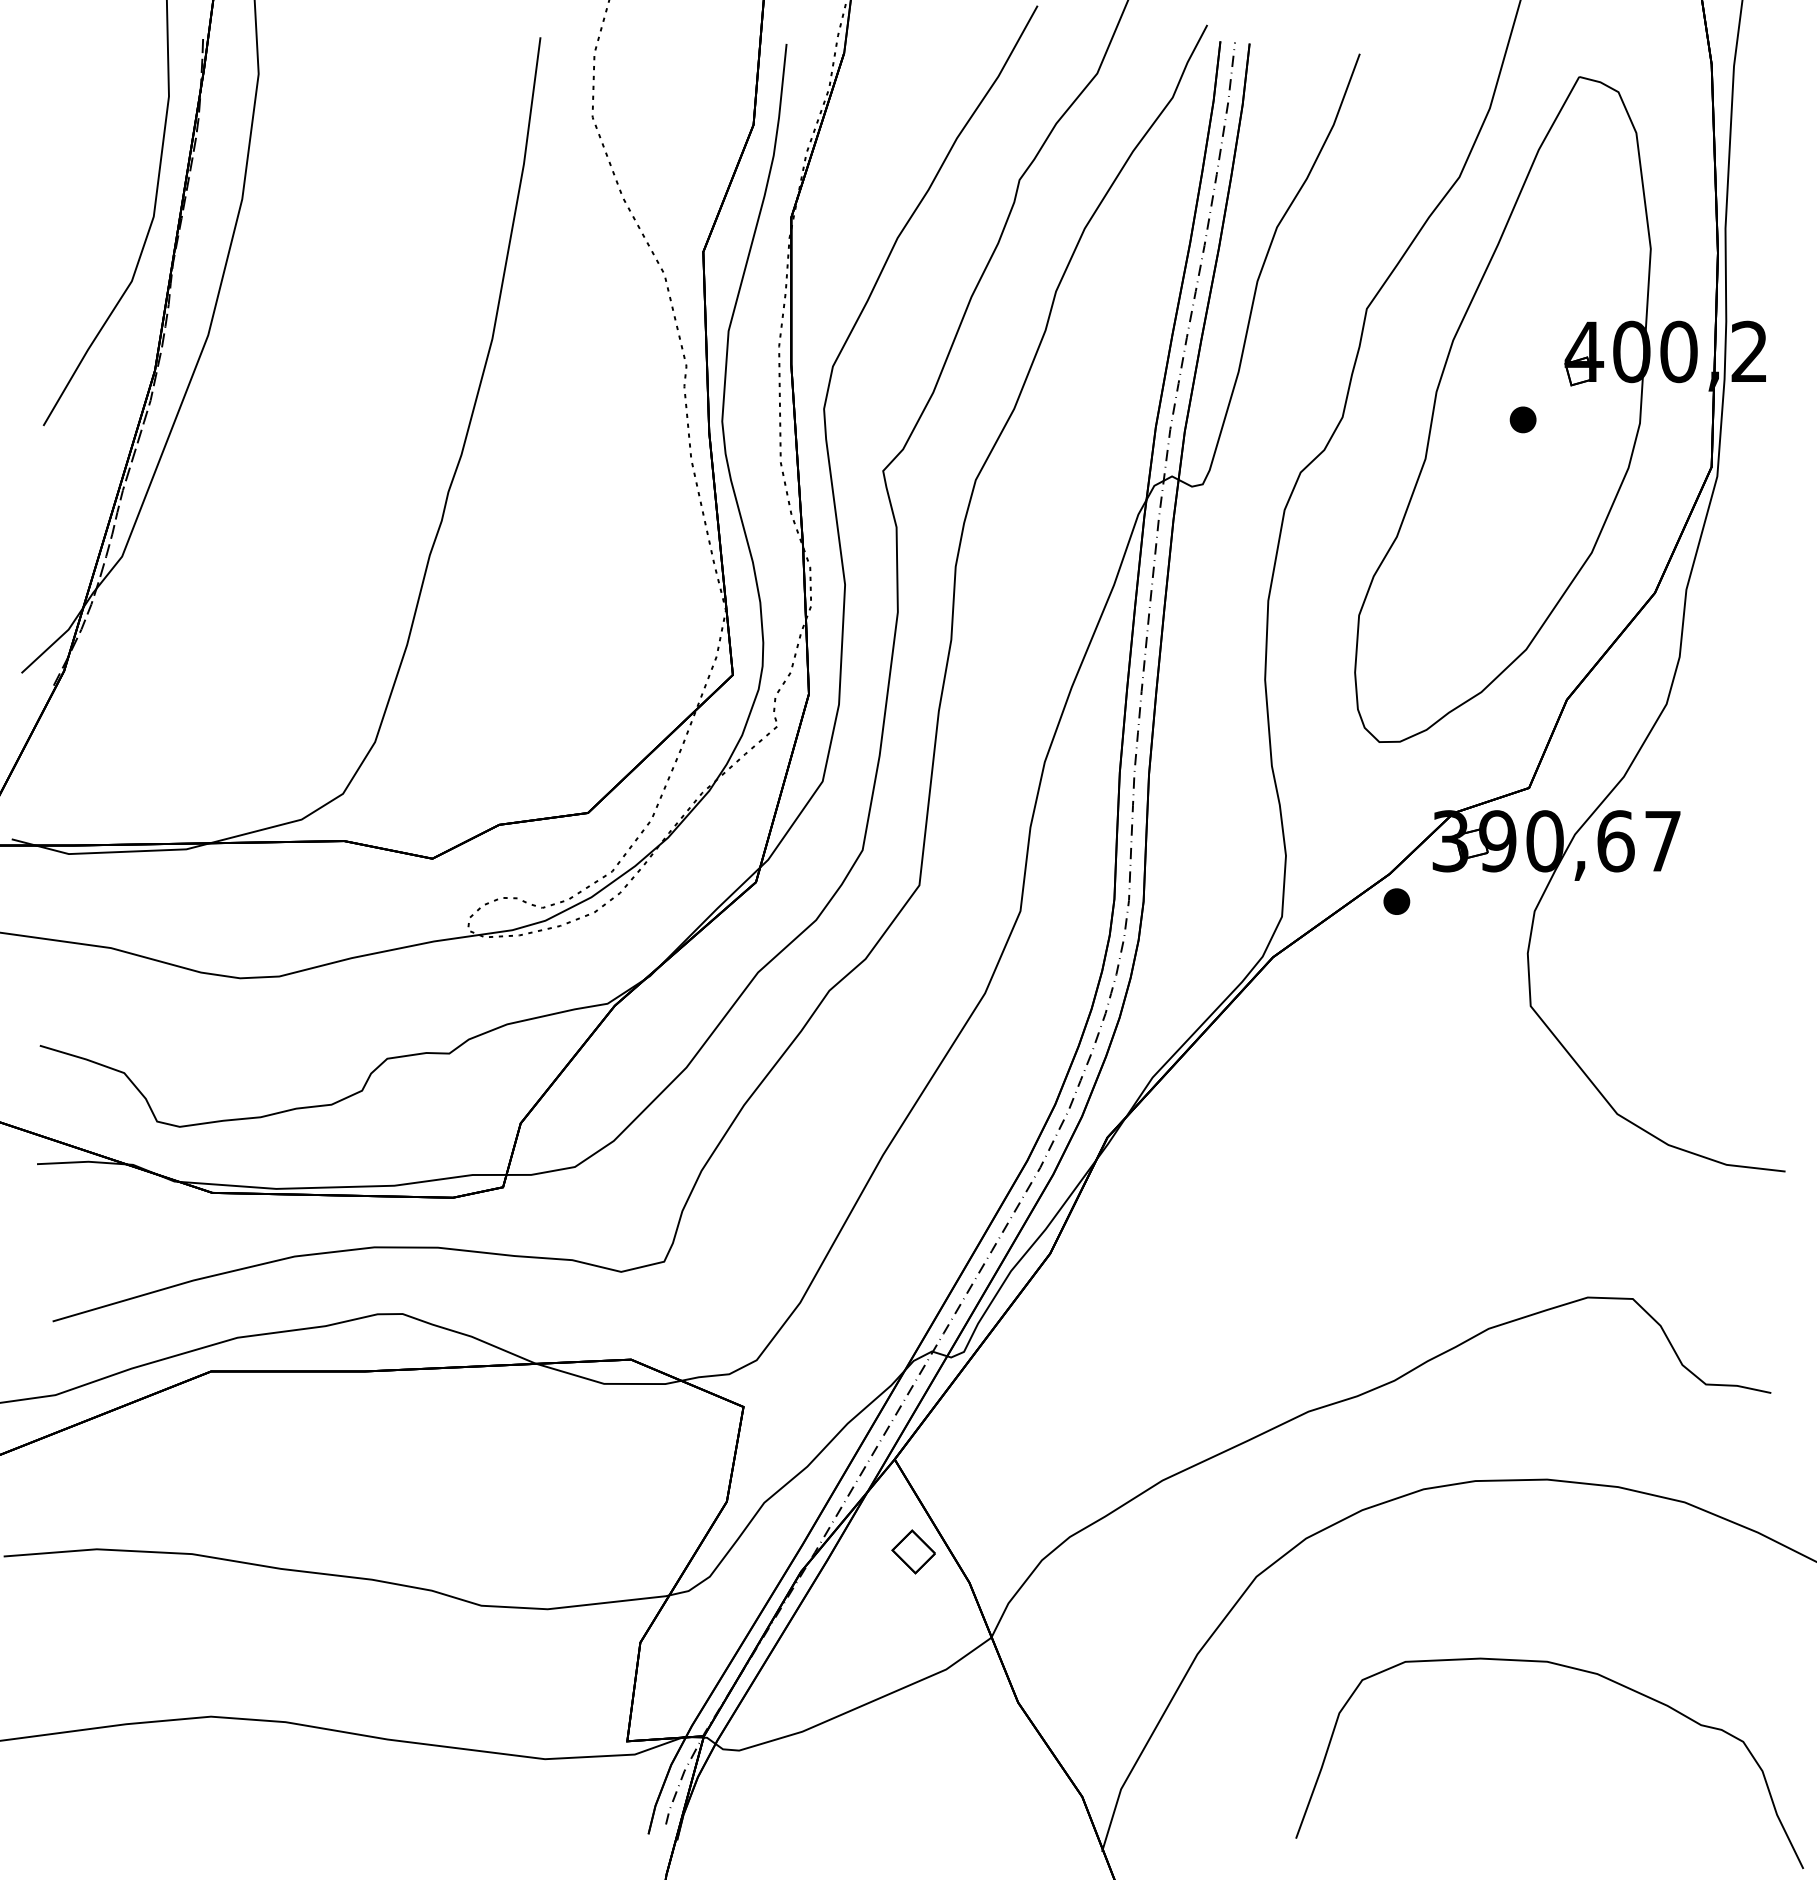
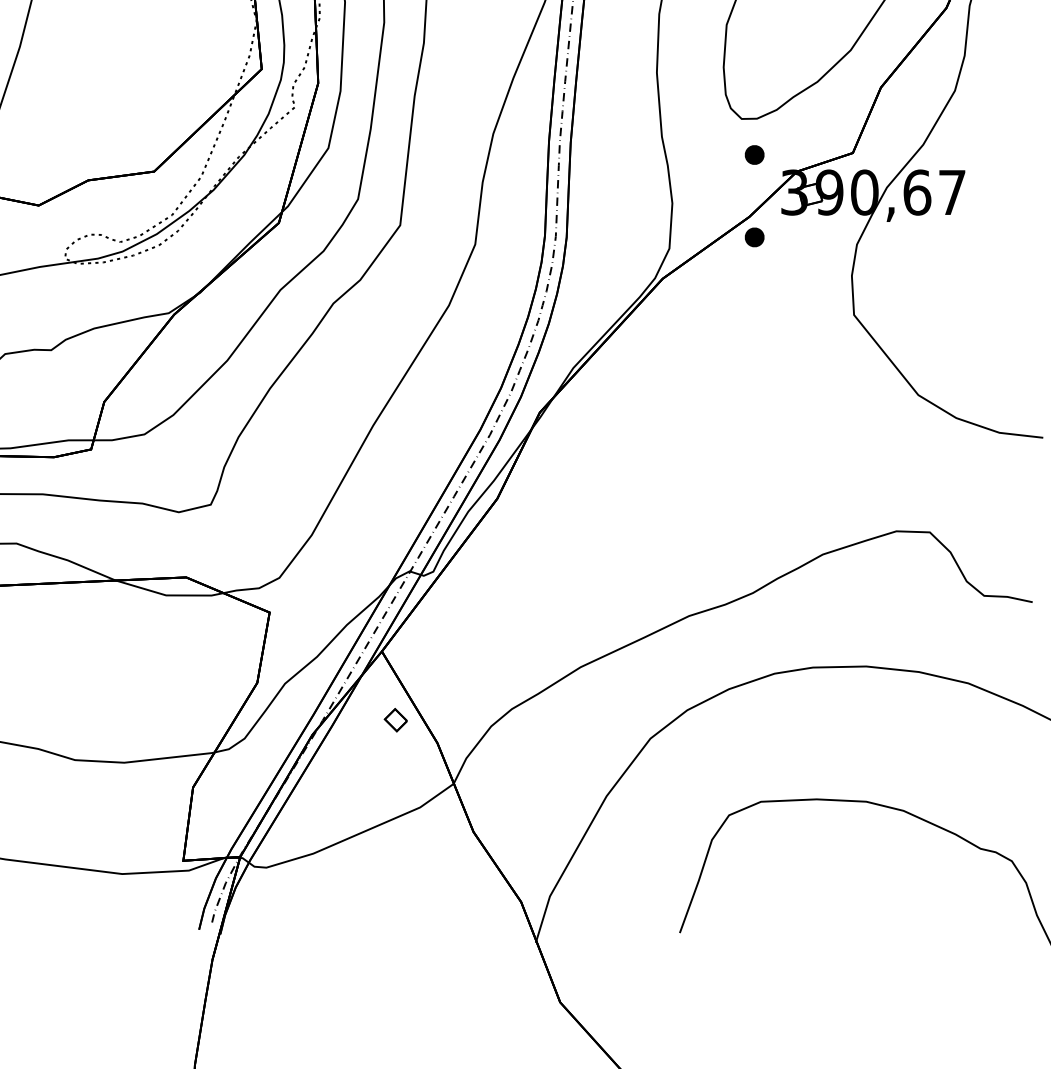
part: (1396, 790) -> (754, 154), added
part: (913, 1551) -> (395, 719), size x0.7

